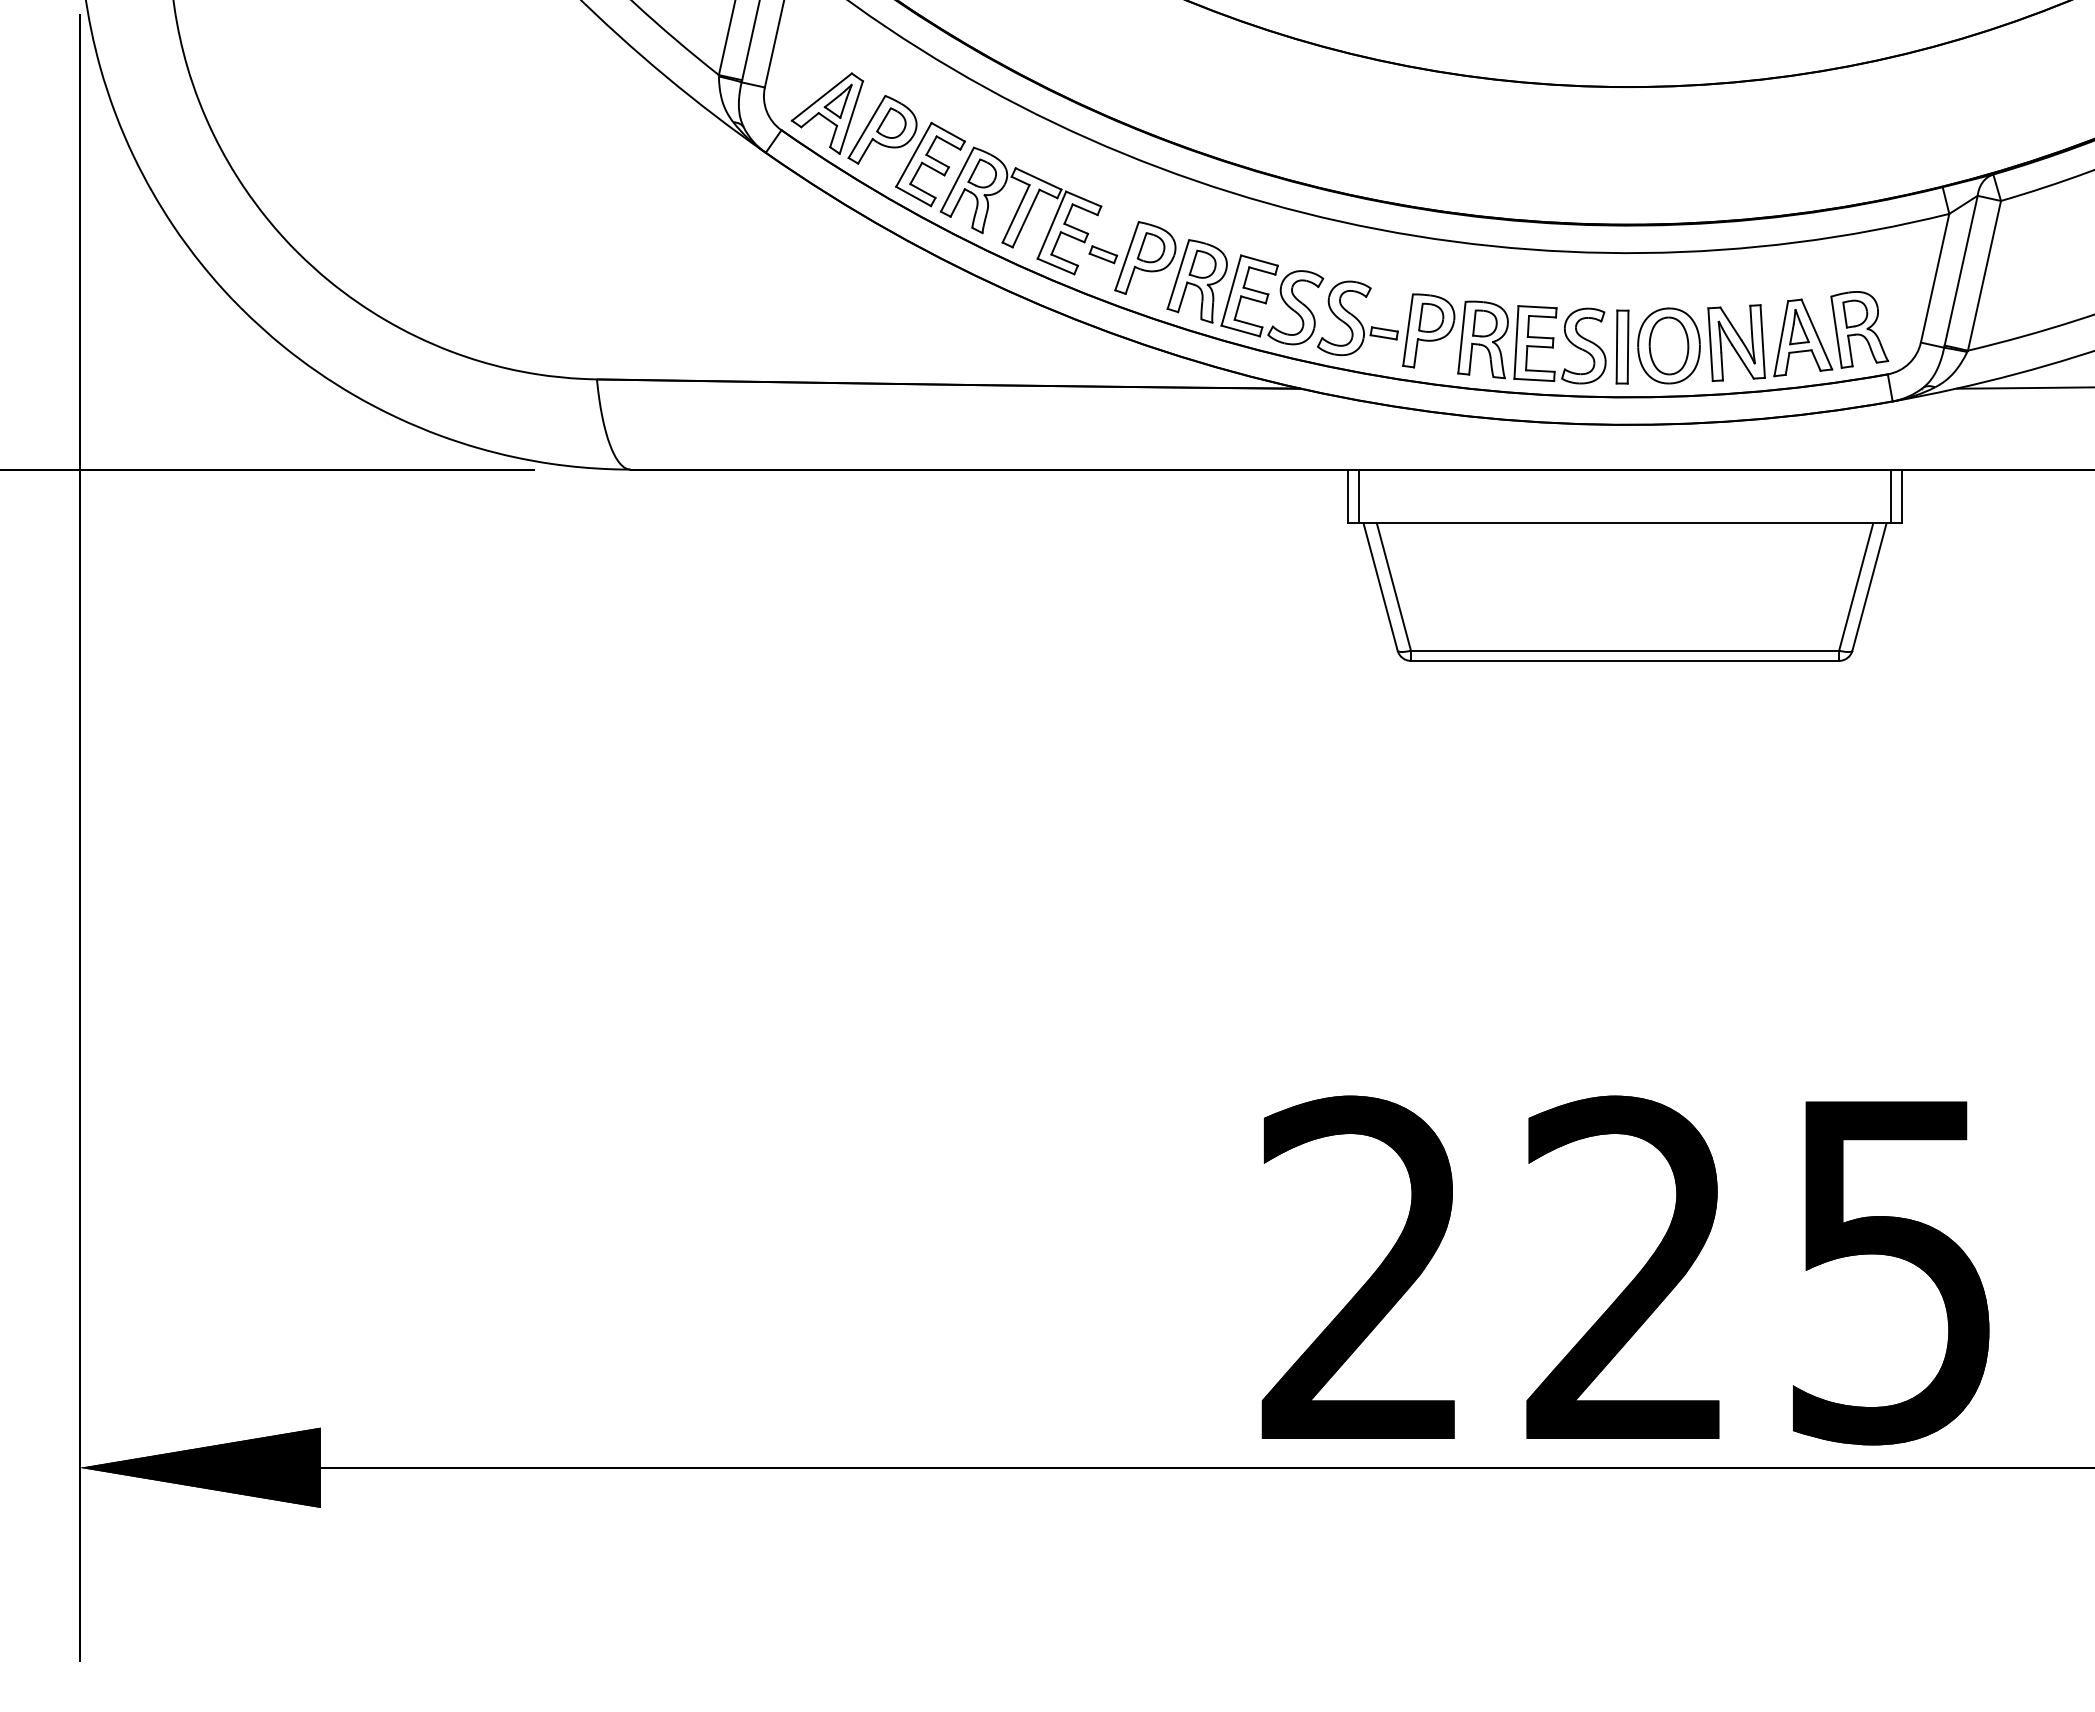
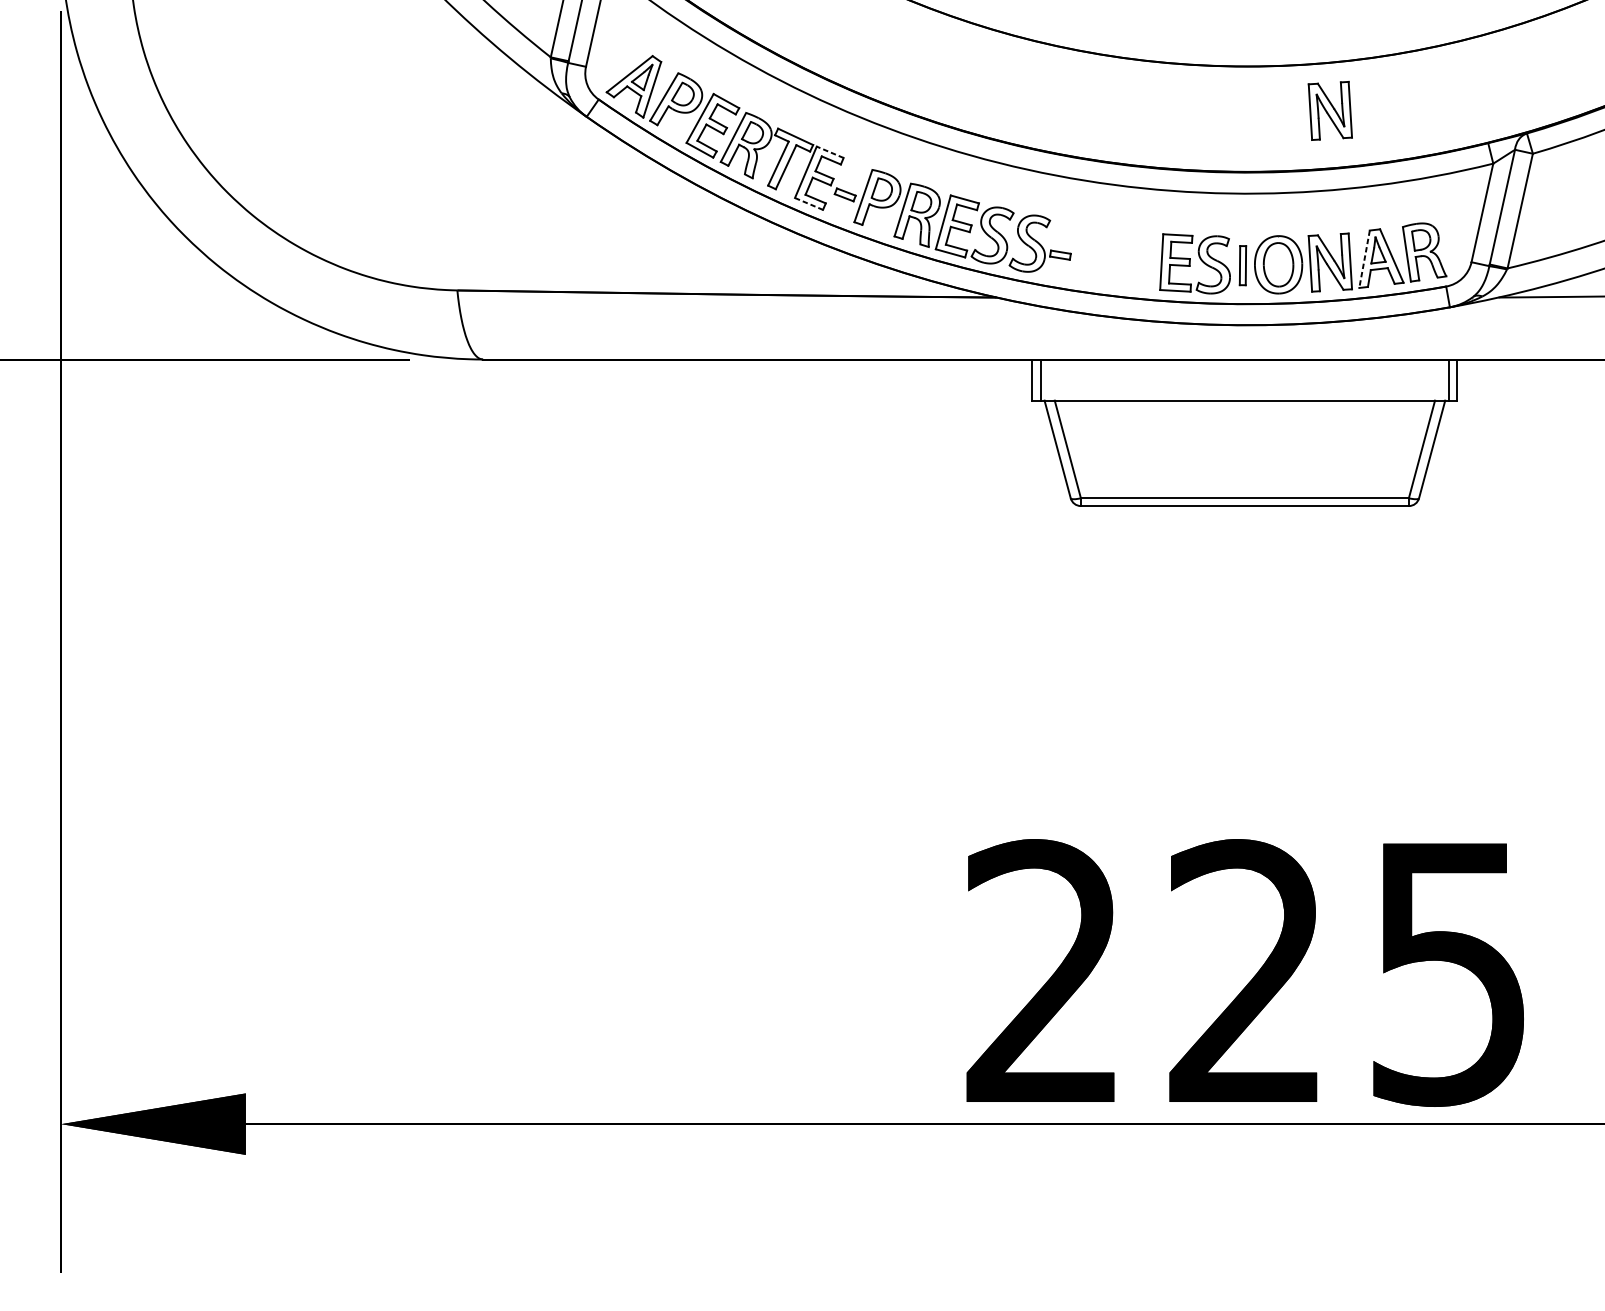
part: (1736, 144) -> (1330, 110), added
line: (1083, 198) -> (830, 151), solid -> dashed
line: (1056, 266) -> (809, 203), solid -> dashed
part: (1455, 336) -> (1115, 257), removed
line: (1781, 339) -> (1364, 259), solid -> dashed
part: (1622, 346) -> (1242, 265), size x0.7

